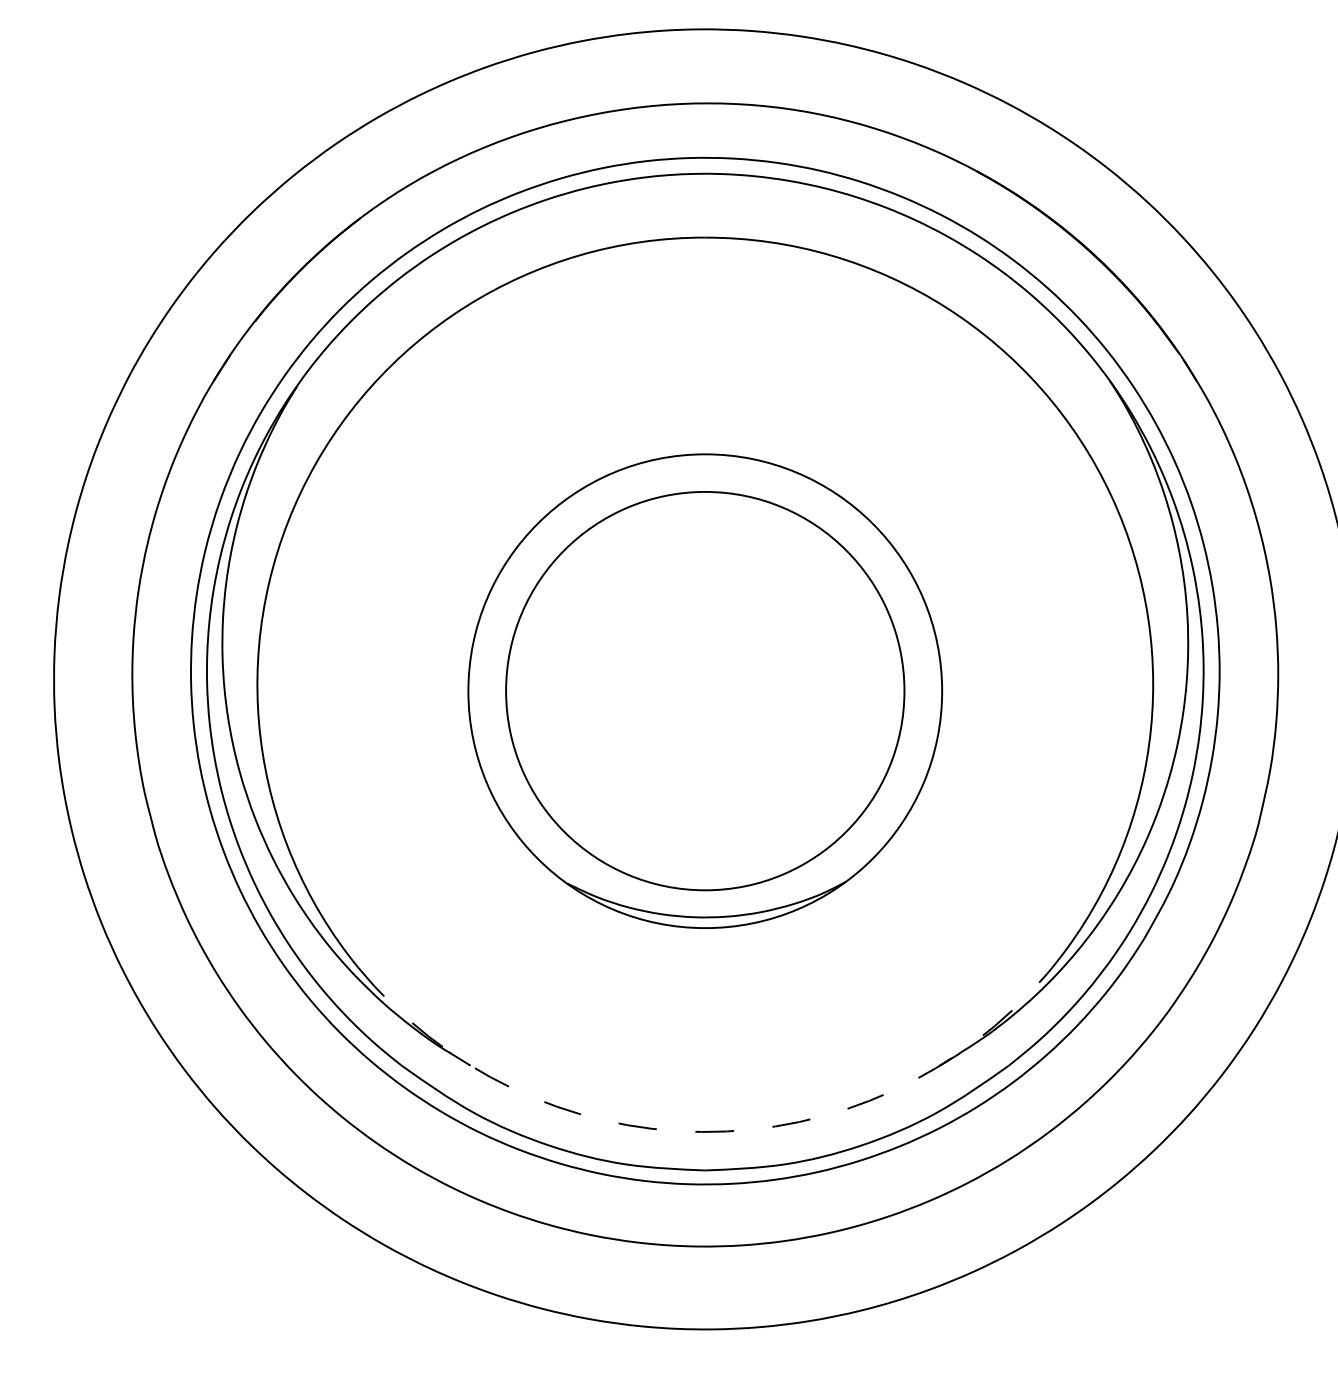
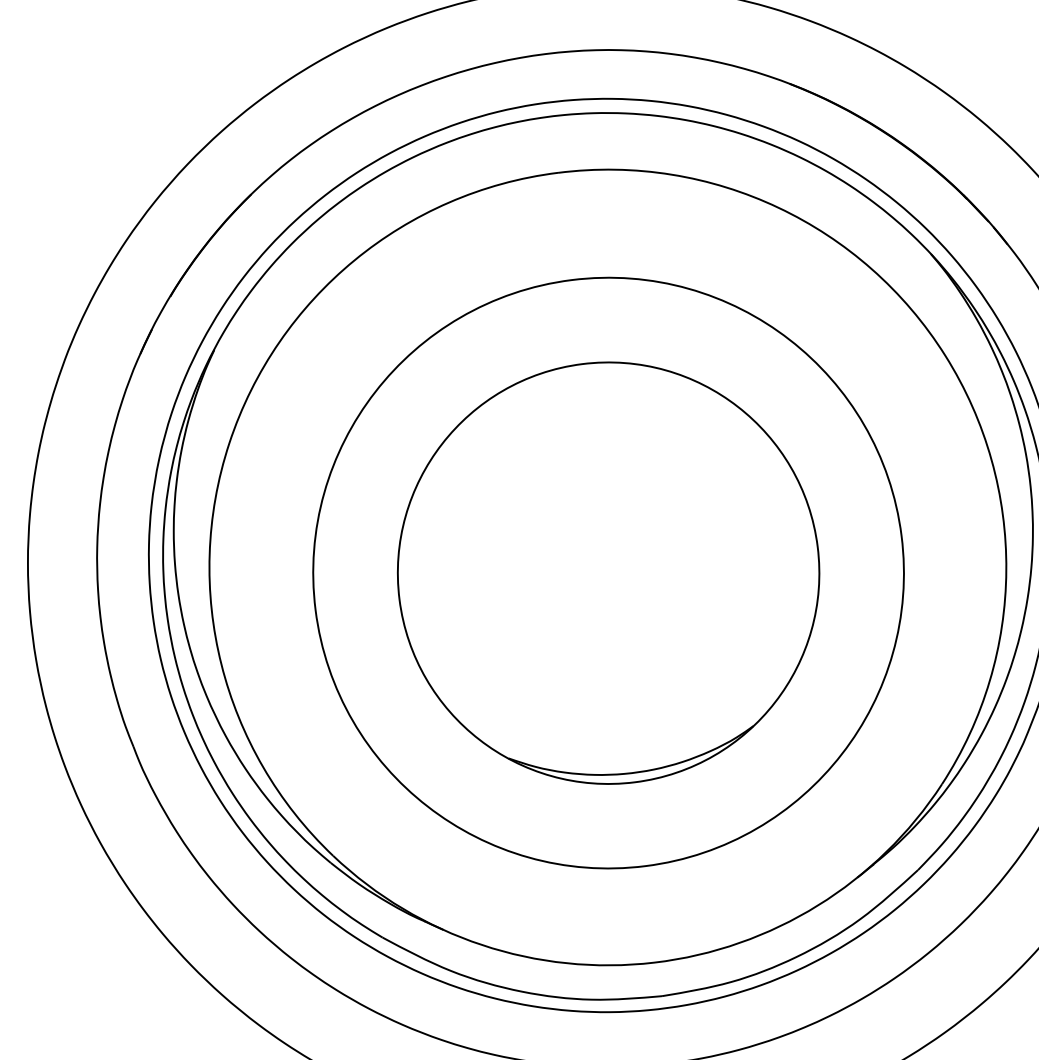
circle: (705, 691) -> (608, 573), size x1.67
arc: (701, 1131) -> (654, 962), dashed -> solid

